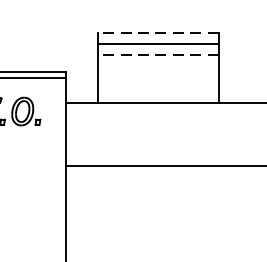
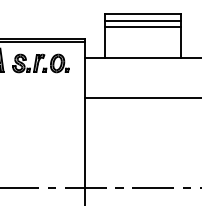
line: (157, 34) -> (142, 14), dashed -> solid
line: (157, 54) -> (142, 27), dashed -> solid

